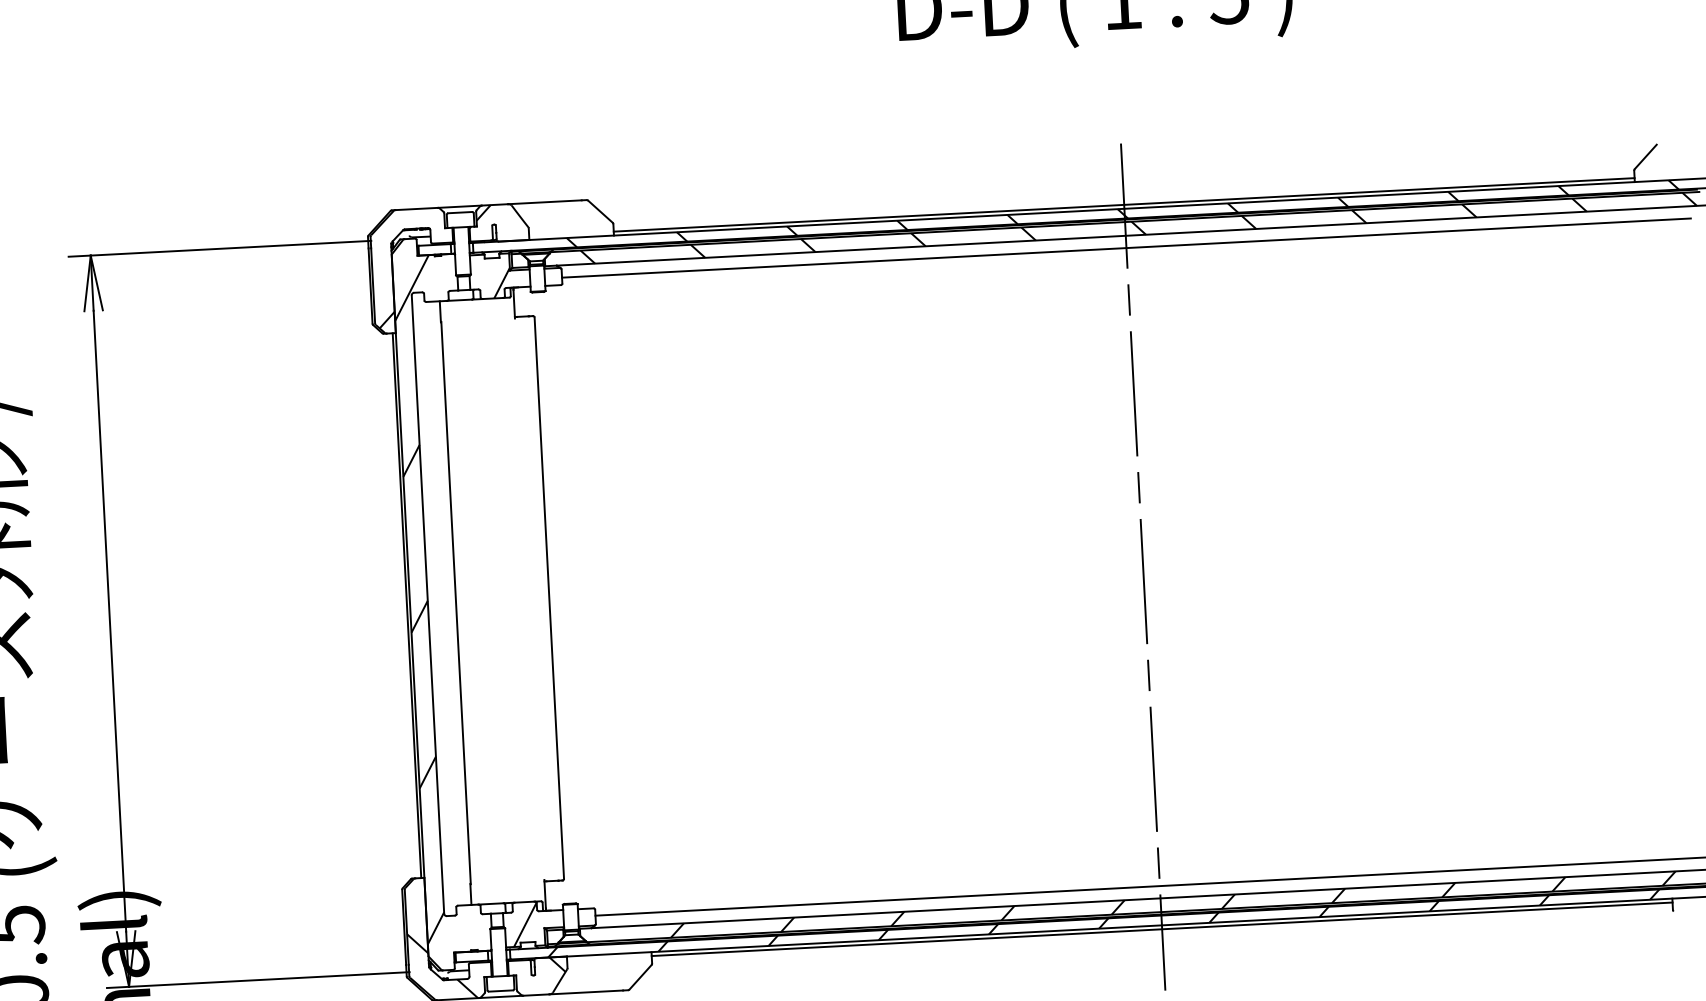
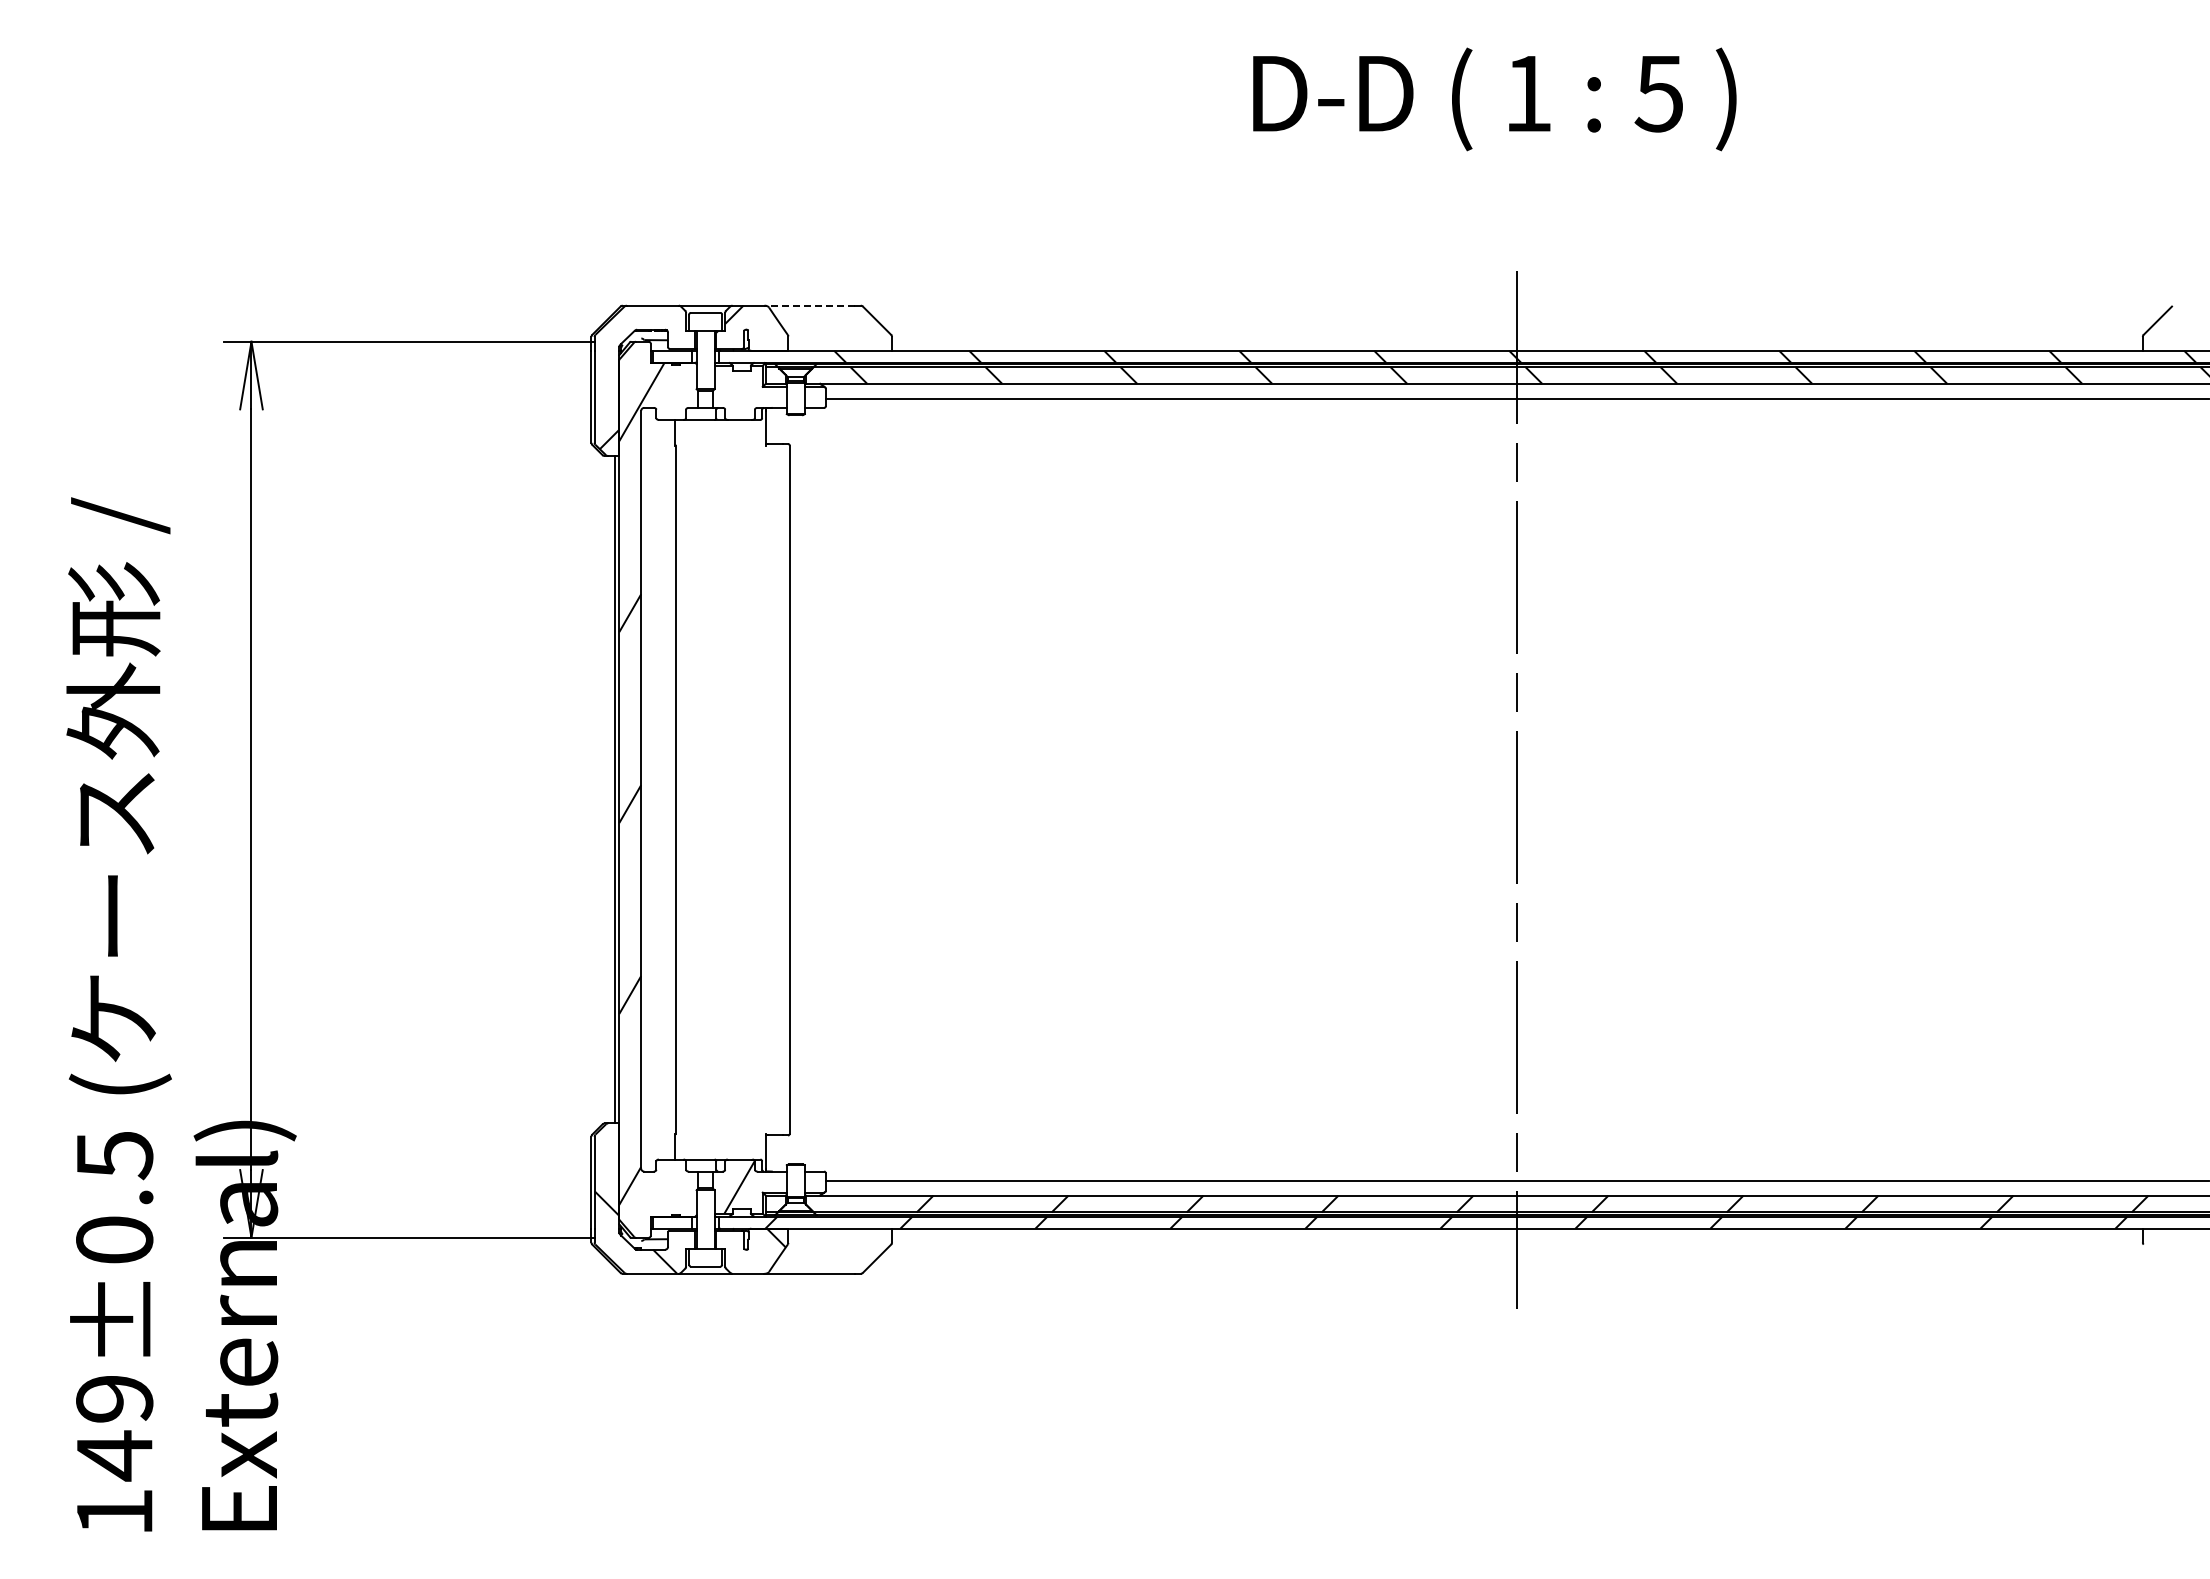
line: (544, 202) -> (809, 305), solid -> dashed
line: (1124, 204) -> (1517, 345), removed
hatch: (501, 282) -> (751, 401), removed
line: (1162, 929) -> (1517, 1233), removed

